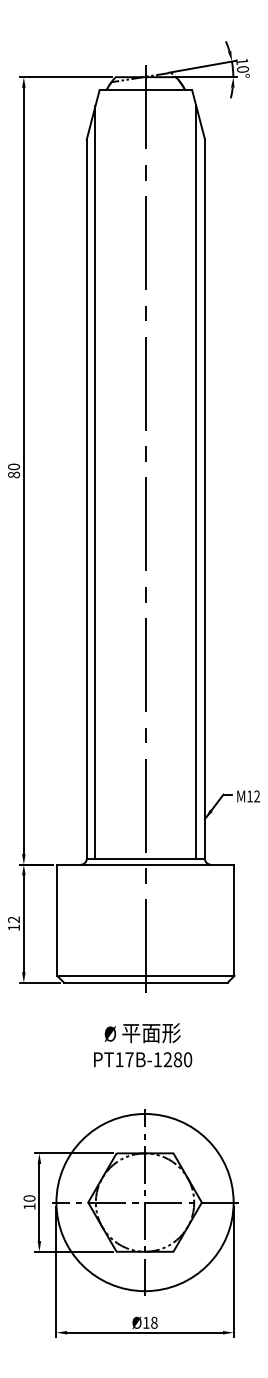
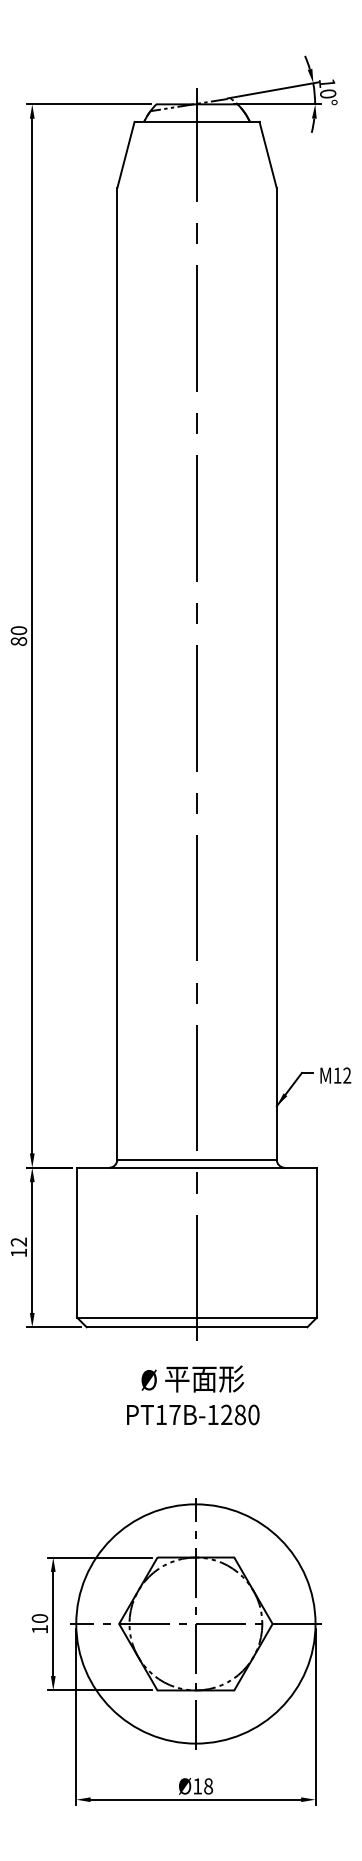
line: (95, 482) -> (129, 651), removed
line: (196, 482) -> (265, 651), removed
text: (143, 1045) -> (193, 1395), moved

